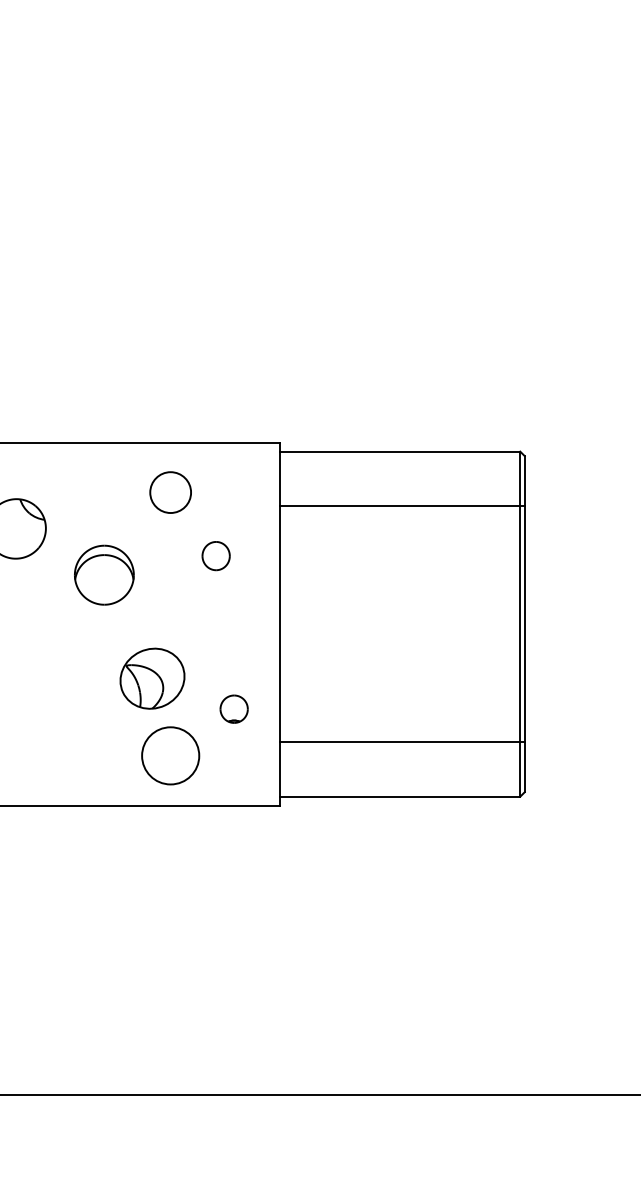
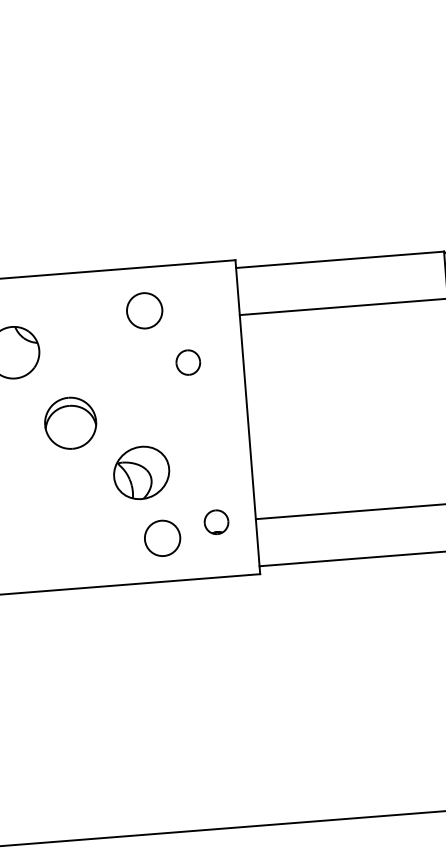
part: (104, 574) -> (70, 422), moved
part: (233, 708) -> (215, 521), moved
circle: (170, 755) -> (162, 538), size x0.71

